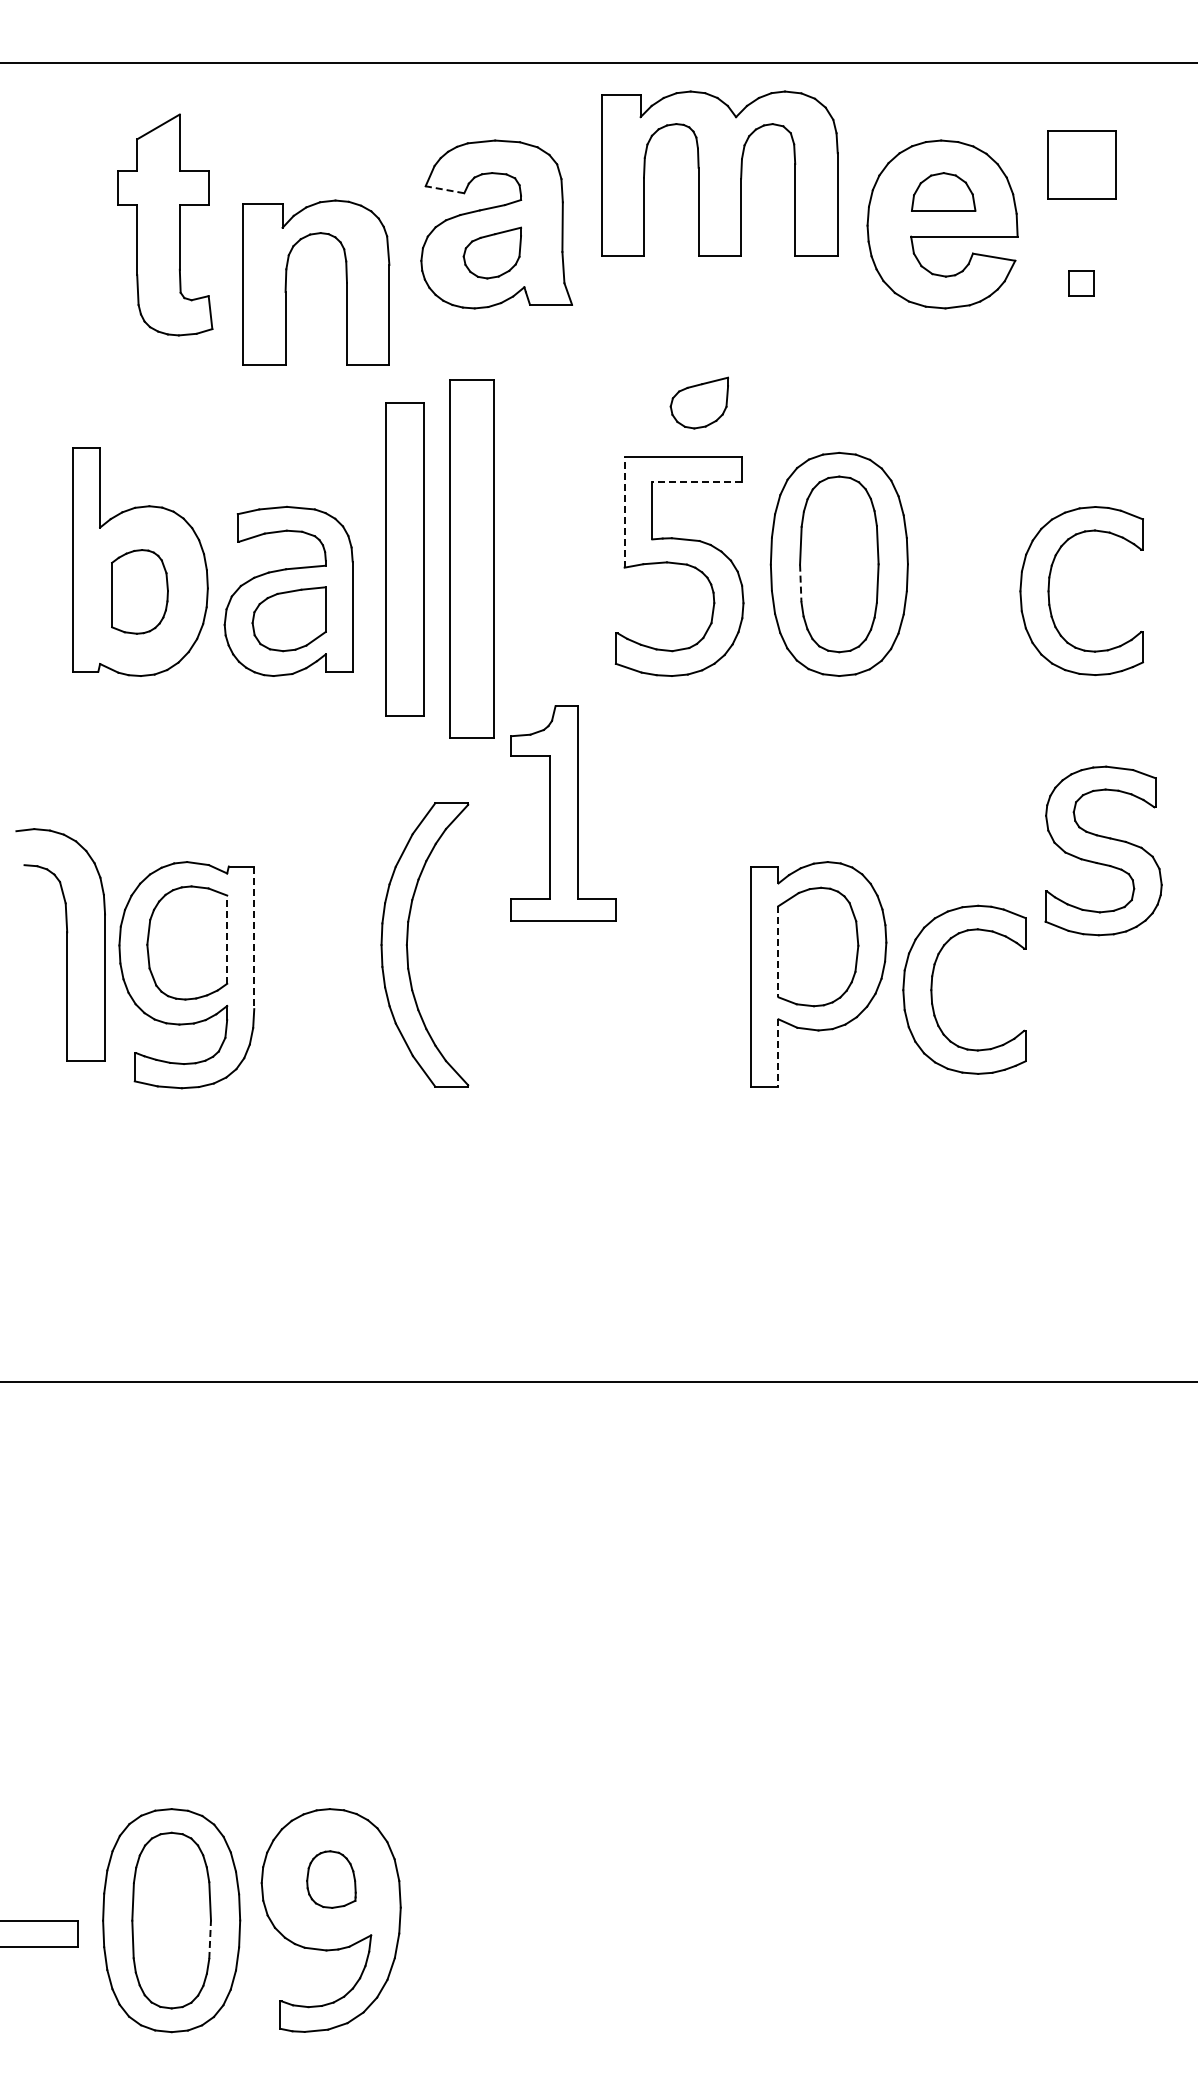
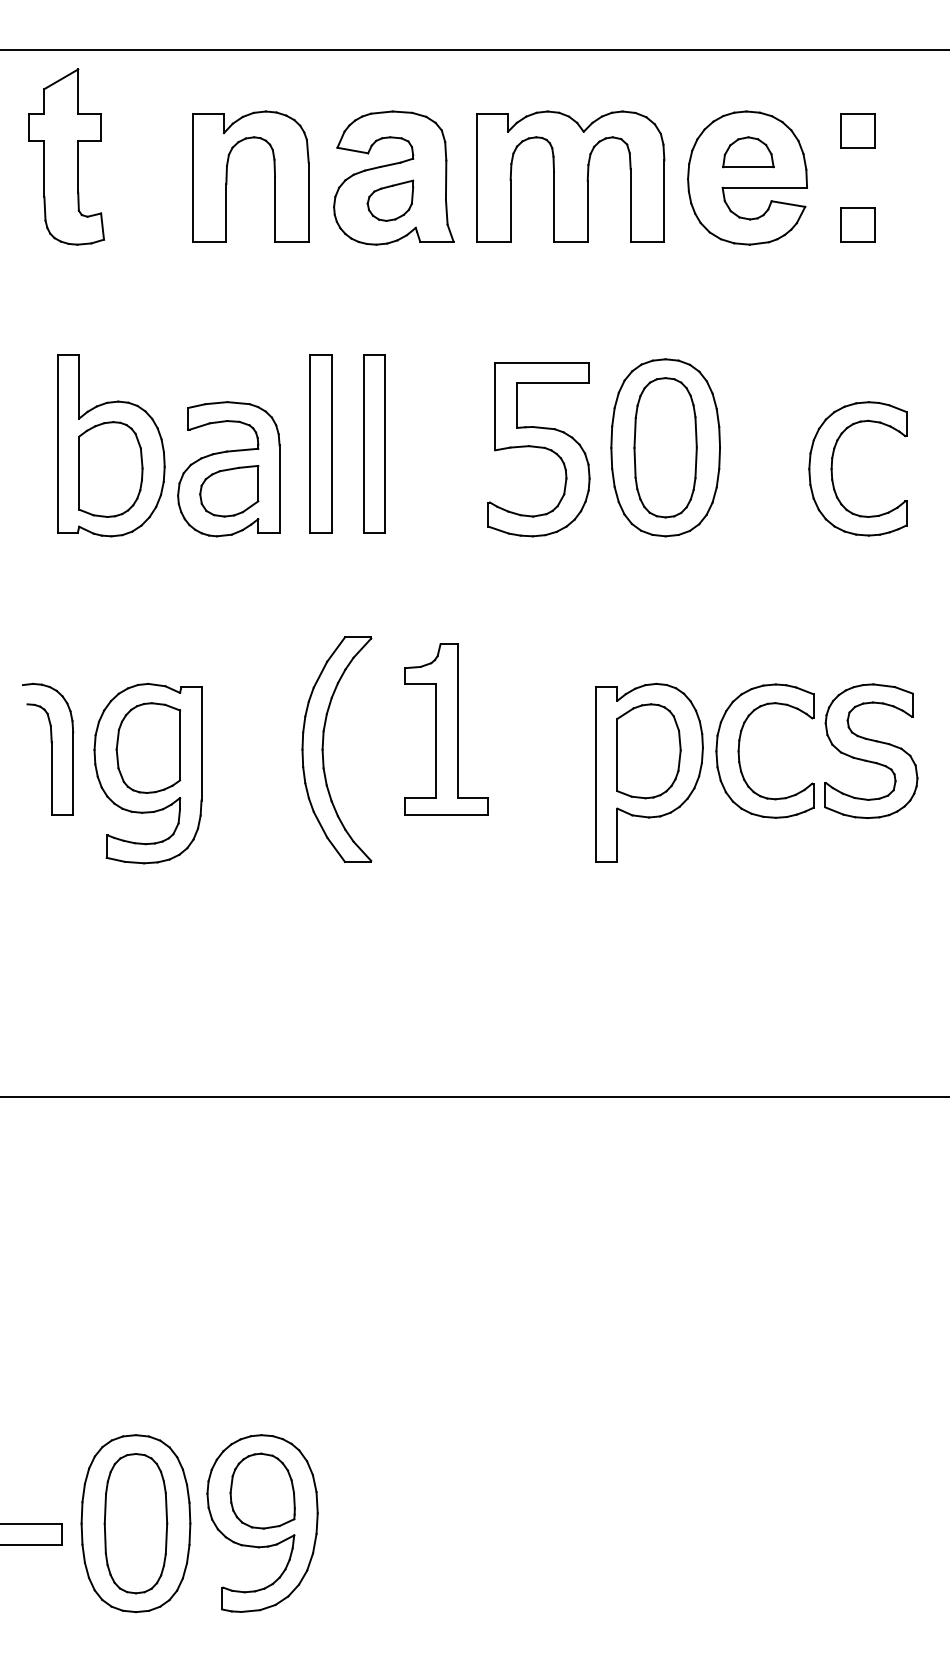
part: (1081, 165) -> (857, 131), size x0.62
part: (719, 173) -> (570, 176), moved
line: (444, 189) -> (352, 150), dashed -> solid
part: (165, 224) -> (66, 156), moved
part: (345, 277) -> (273, 172), moved
part: (1081, 283) -> (857, 224), size x1.67
part: (698, 402) -> (553, 319), removed
line: (697, 482) -> (553, 382), dashed -> solid
line: (624, 511) -> (495, 405), dashed -> solid
part: (404, 559) -> (320, 443), size x0.71
part: (472, 559) -> (374, 443), size x0.62
line: (800, 583) -> (634, 462), dashed -> solid
part: (139, 591) -> (110, 469), size x1.43
part: (563, 813) -> (446, 729), moved
part: (1103, 850) -> (871, 750), moved
line: (254, 938) -> (201, 744), dashed -> solid
line: (227, 939) -> (180, 745), dashed -> solid
part: (60, 944) -> (47, 749), size x0.71
line: (778, 951) -> (617, 754), dashed -> solid
part: (932, 989) -> (739, 750), moved
line: (778, 1052) -> (617, 834), dashed -> solid
part: (331, 1879) -> (262, 1491), size x1.67
line: (210, 1939) -> (166, 1538), dashed -> solid

